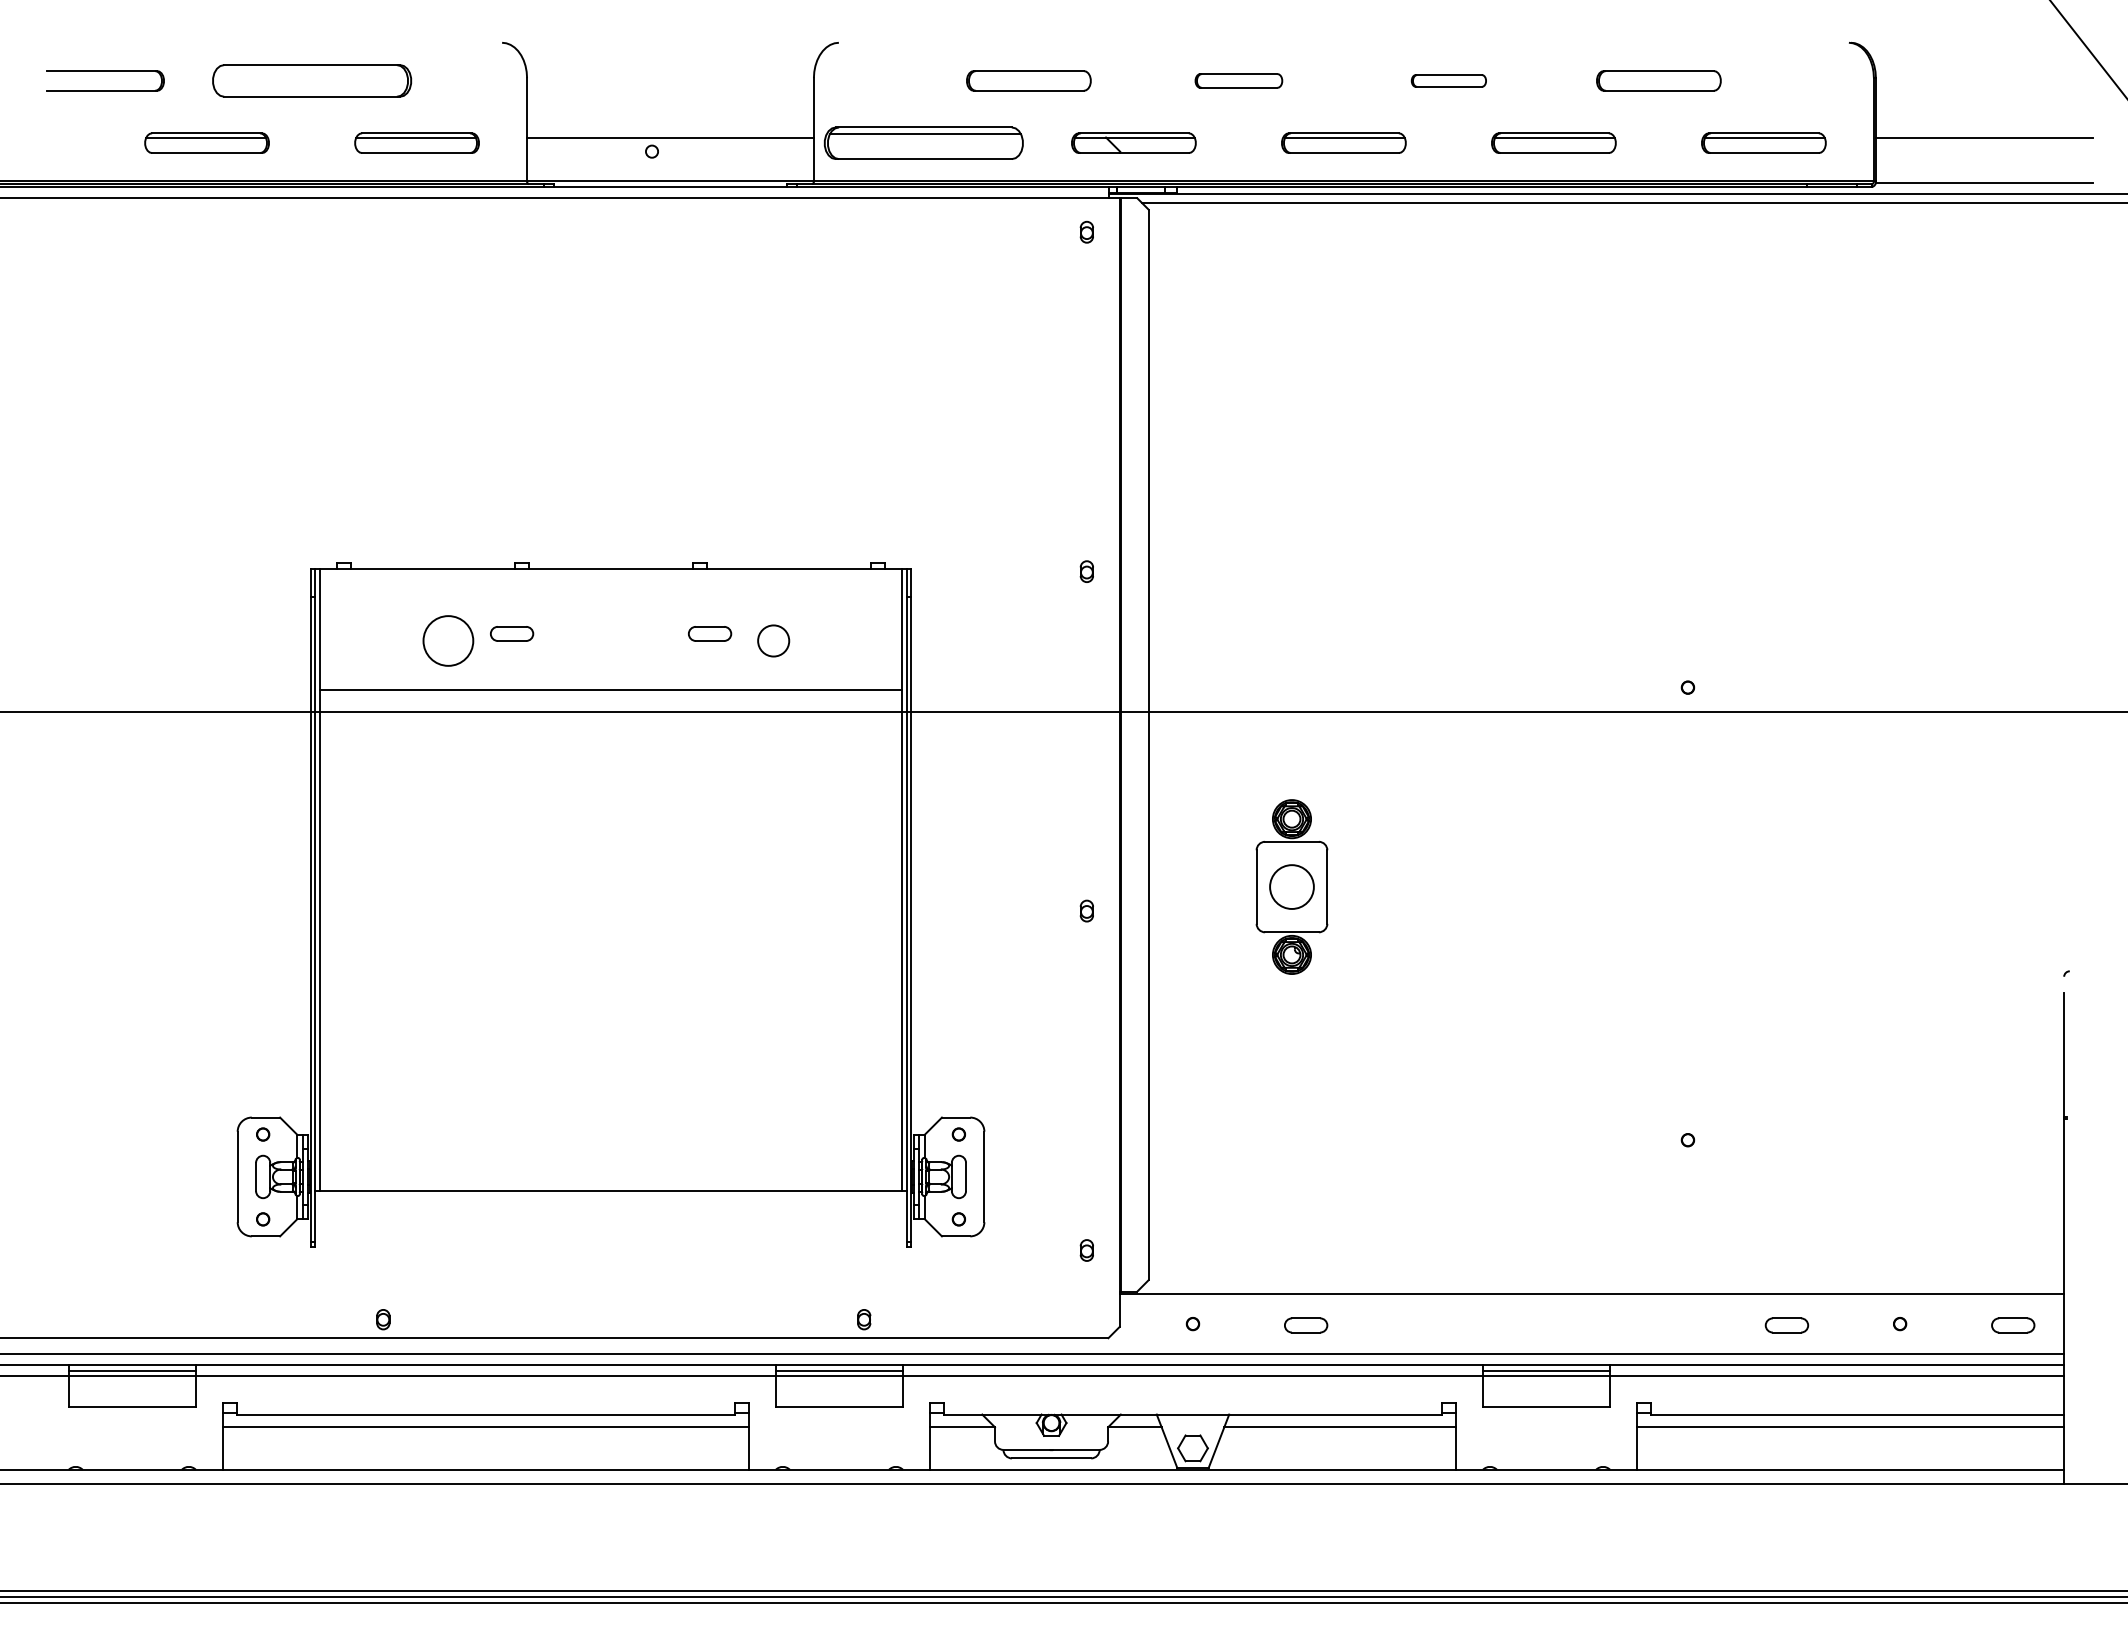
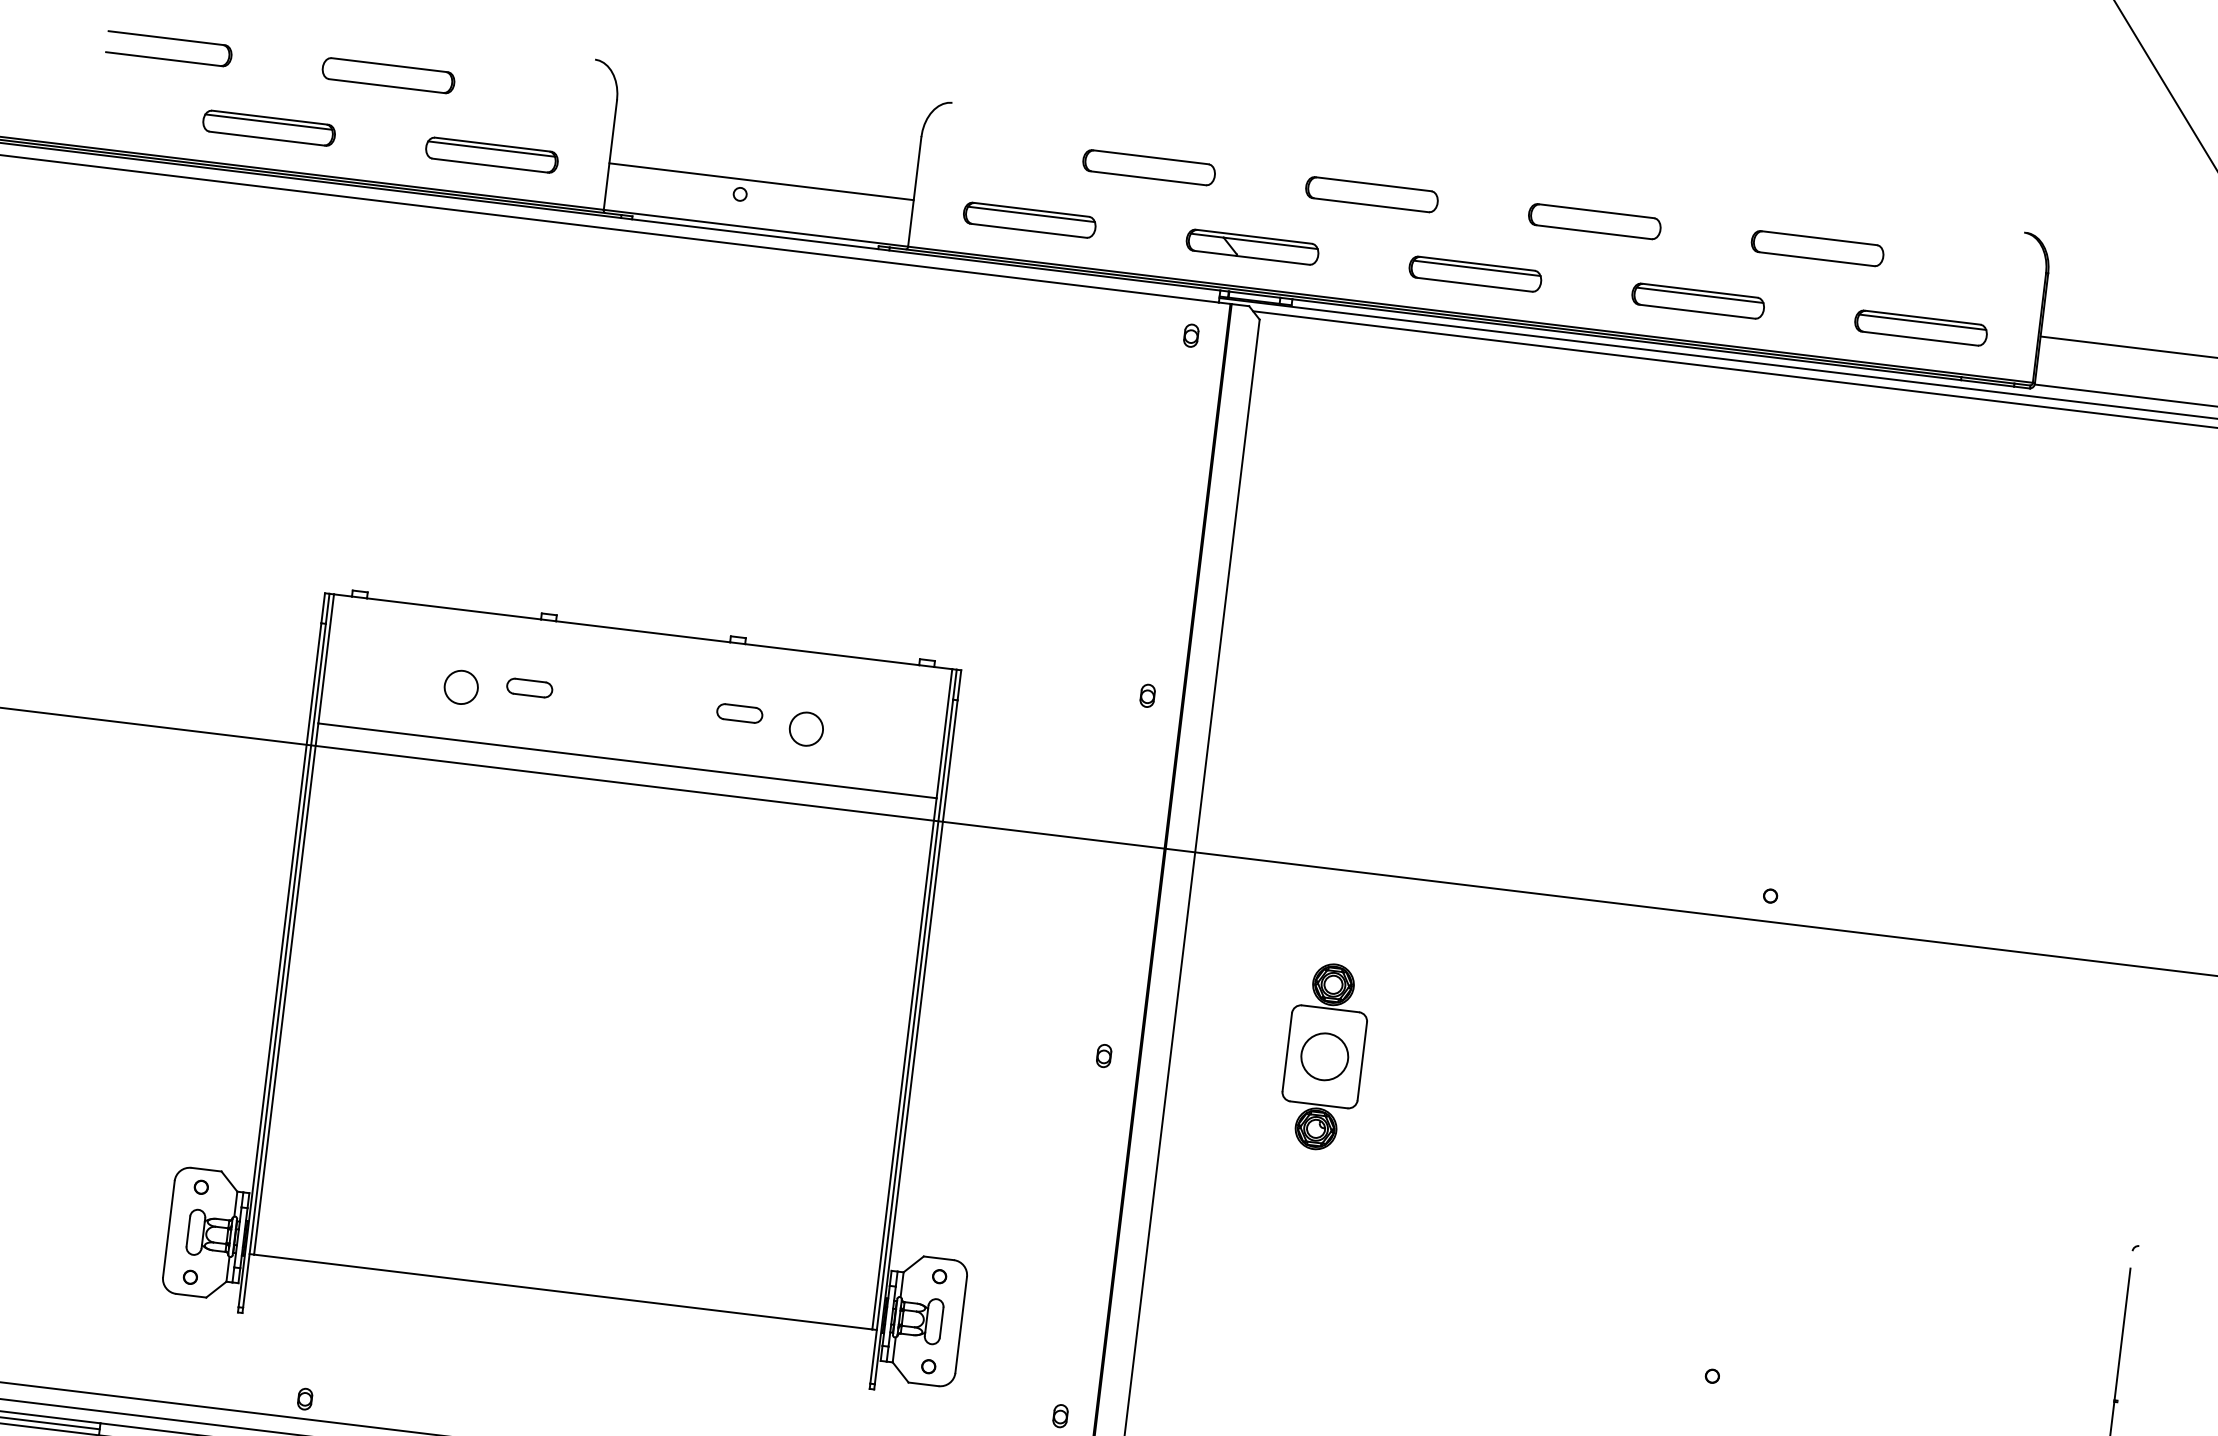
part: (311, 80) -> (388, 75), size x0.62
part: (1238, 80) -> (1371, 194), size x1.43
part: (1448, 80) -> (1594, 221), size x1.67
part: (923, 142) -> (1029, 219), size x0.62
circle: (447, 640) -> (460, 686), size x0.62

